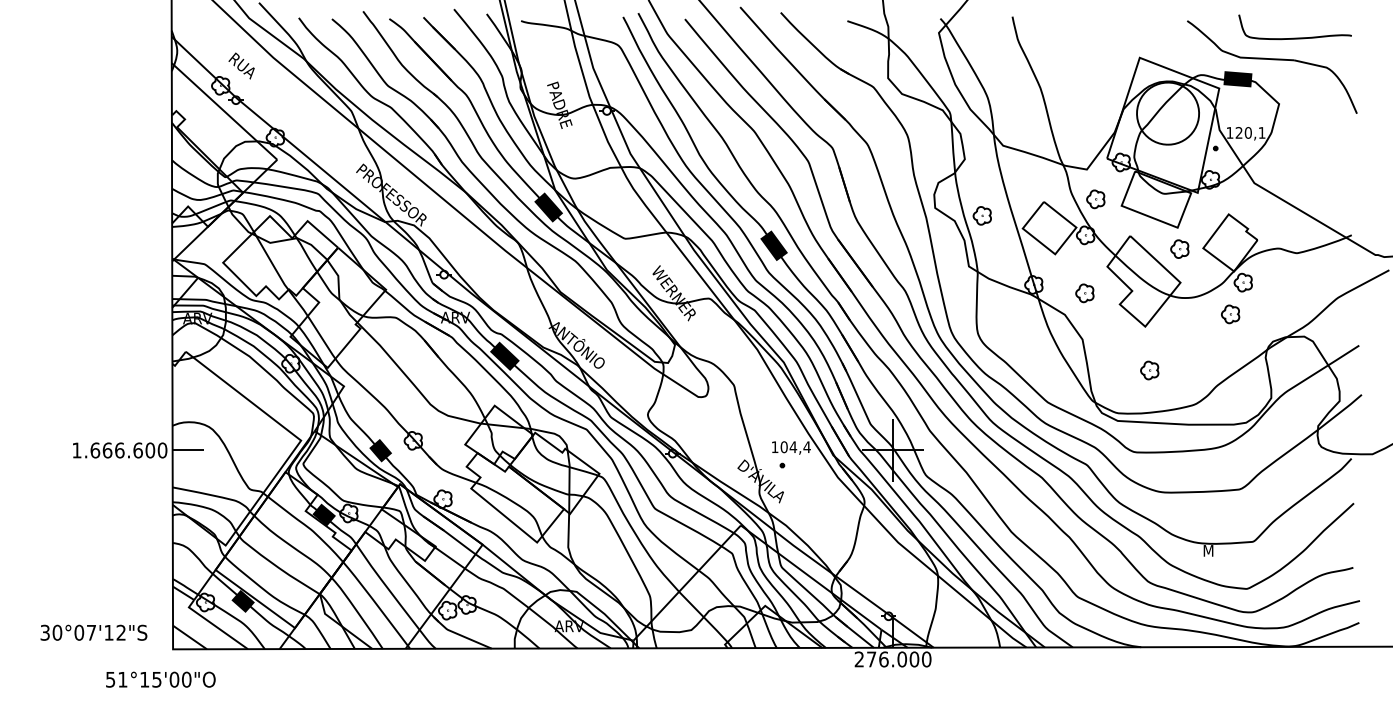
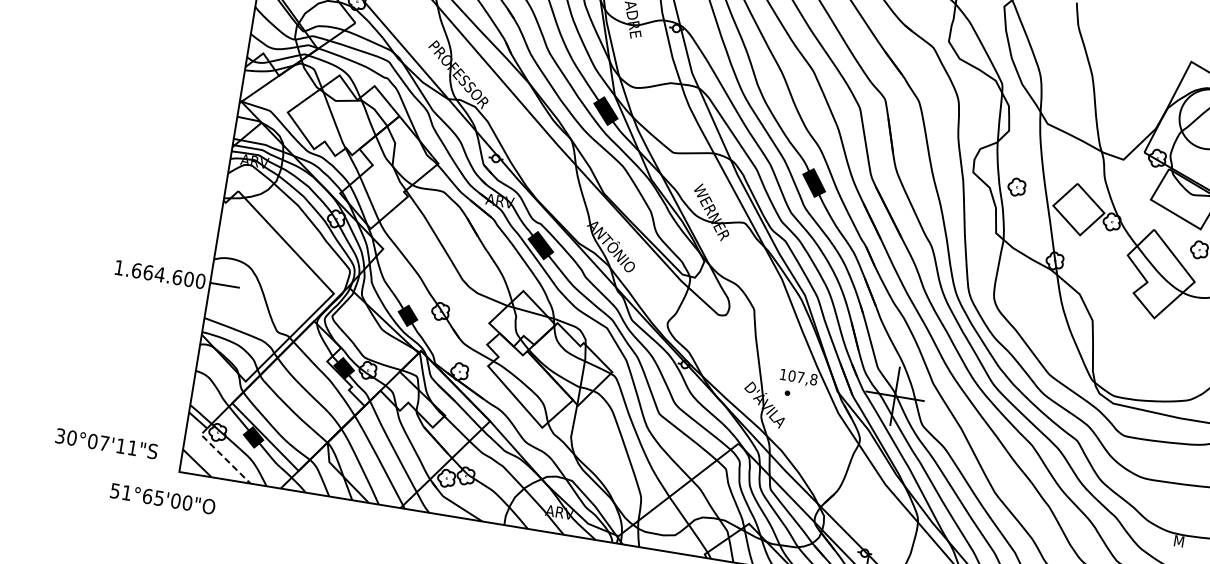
part: (1095, 199) -> (1126, 189), removed
part: (1084, 293) -> (1101, 277), removed
part: (1149, 370) -> (1151, 360), removed
text: (799, 447) -> (806, 378), 104,4 -> 107,8
text: (119, 450) -> (159, 274), 1.666.600 -> 1.664.600
line: (213, 625) -> (221, 455), solid -> dashed
text: (120, 632) -> (132, 447), 30°07'12"S -> 30°07'11"S
text: (144, 679) -> (147, 496), 51°15'00"O -> 51°65'00"O

